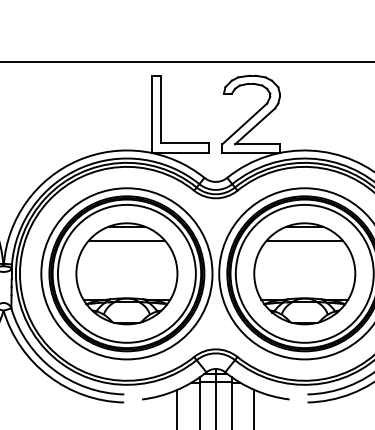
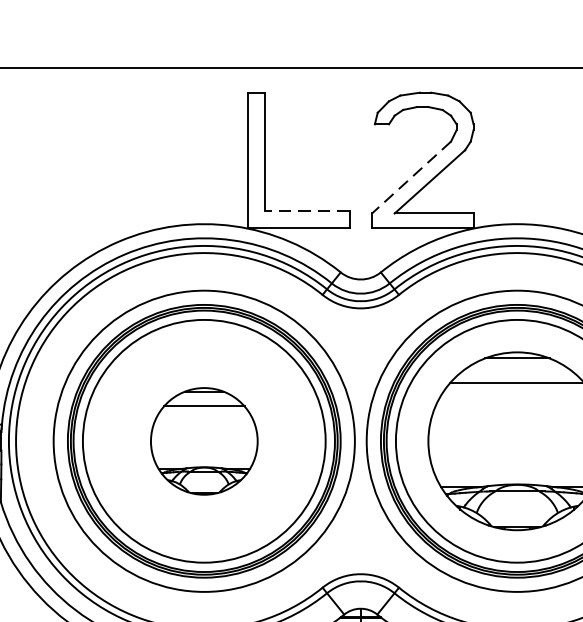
line: (244, 124) -> (411, 178), solid -> dashed
line: (184, 142) -> (305, 210), solid -> dashed
part: (126, 273) -> (203, 440), size x0.6

